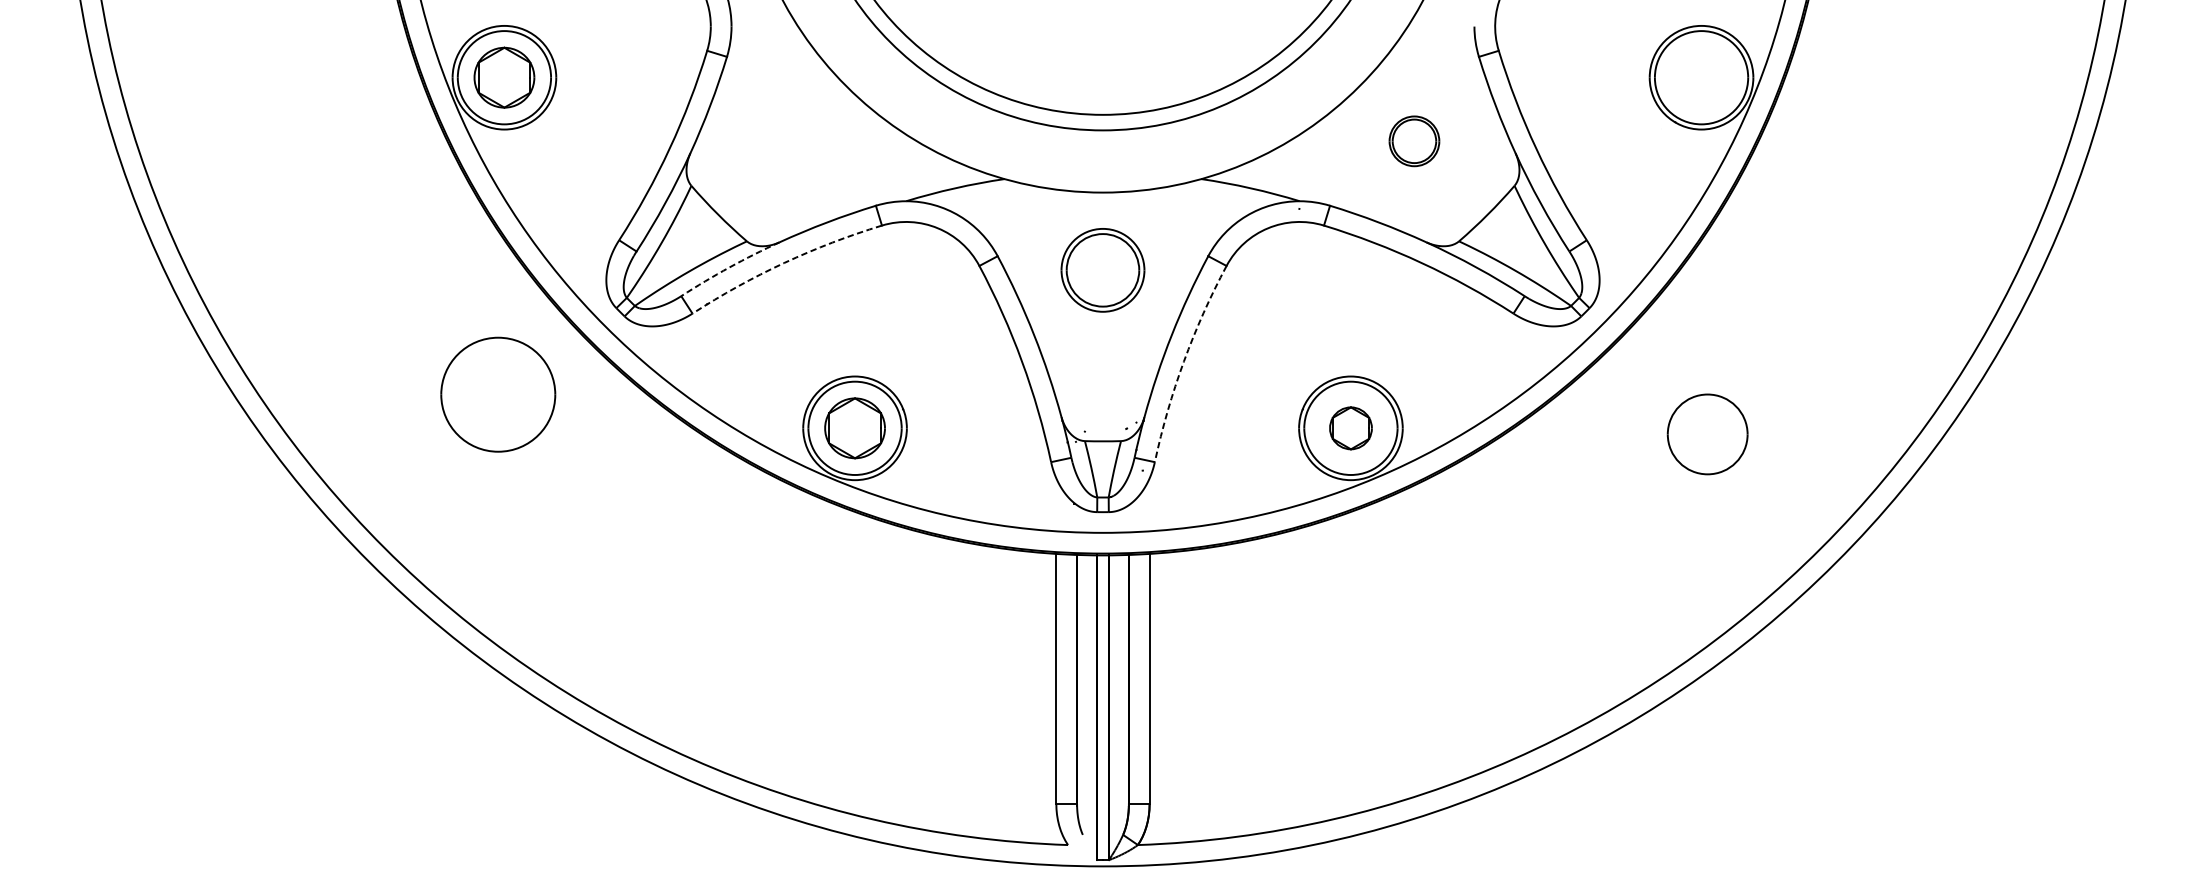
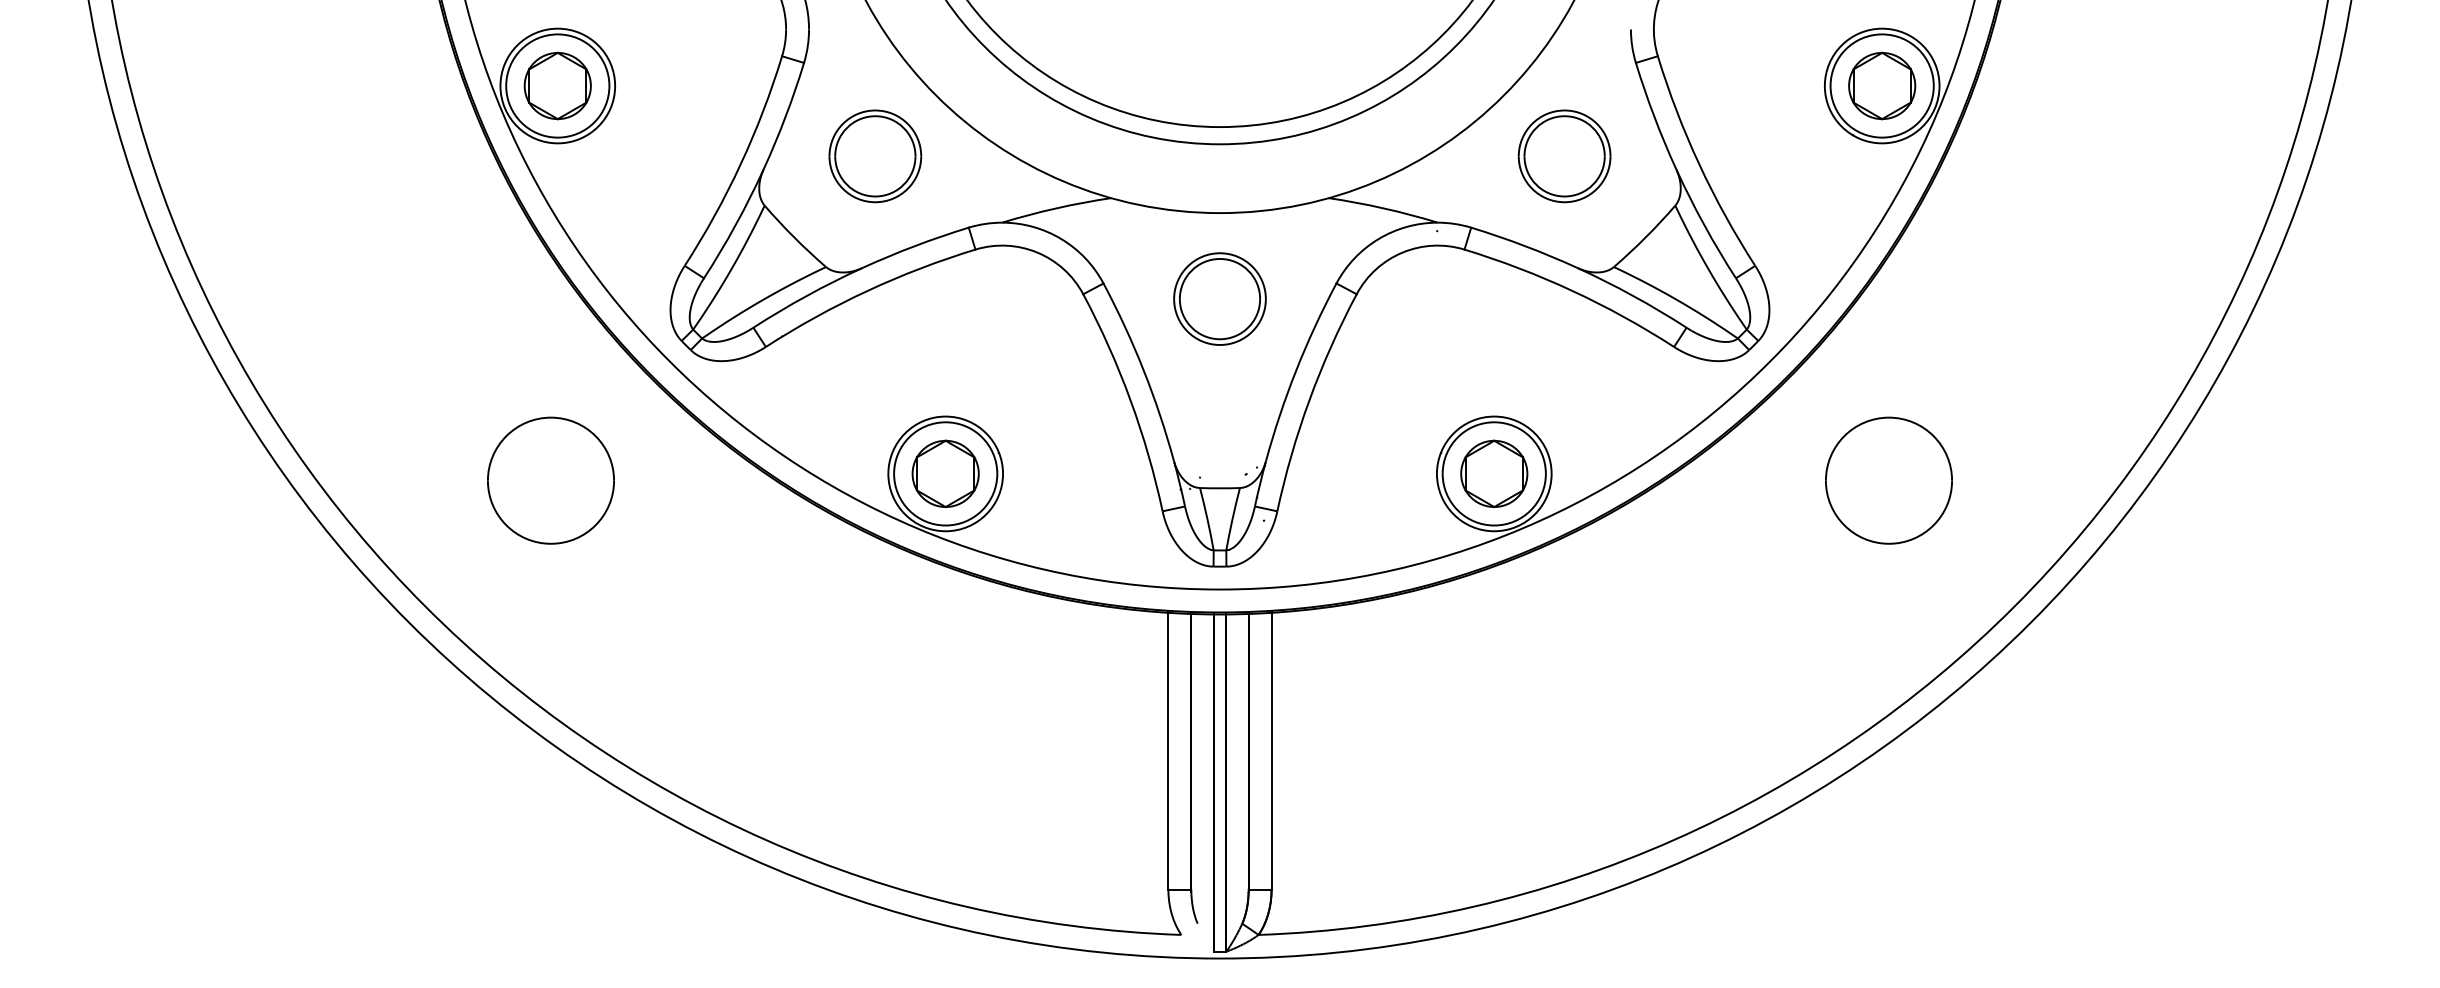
part: (1701, 77) -> (1882, 85), added
part: (791, 141) -> (875, 156), added
part: (1414, 141) -> (1564, 156), size x1.67
arc: (784, 263) -> (867, 291), dashed -> solid
arc: (729, 267) -> (806, 295), dashed -> solid
arc: (1183, 361) -> (1309, 400), dashed -> solid
part: (497, 394) -> (550, 480), moved
part: (1351, 427) -> (1494, 473), size x1.43
part: (1707, 434) -> (1888, 480), size x1.43

